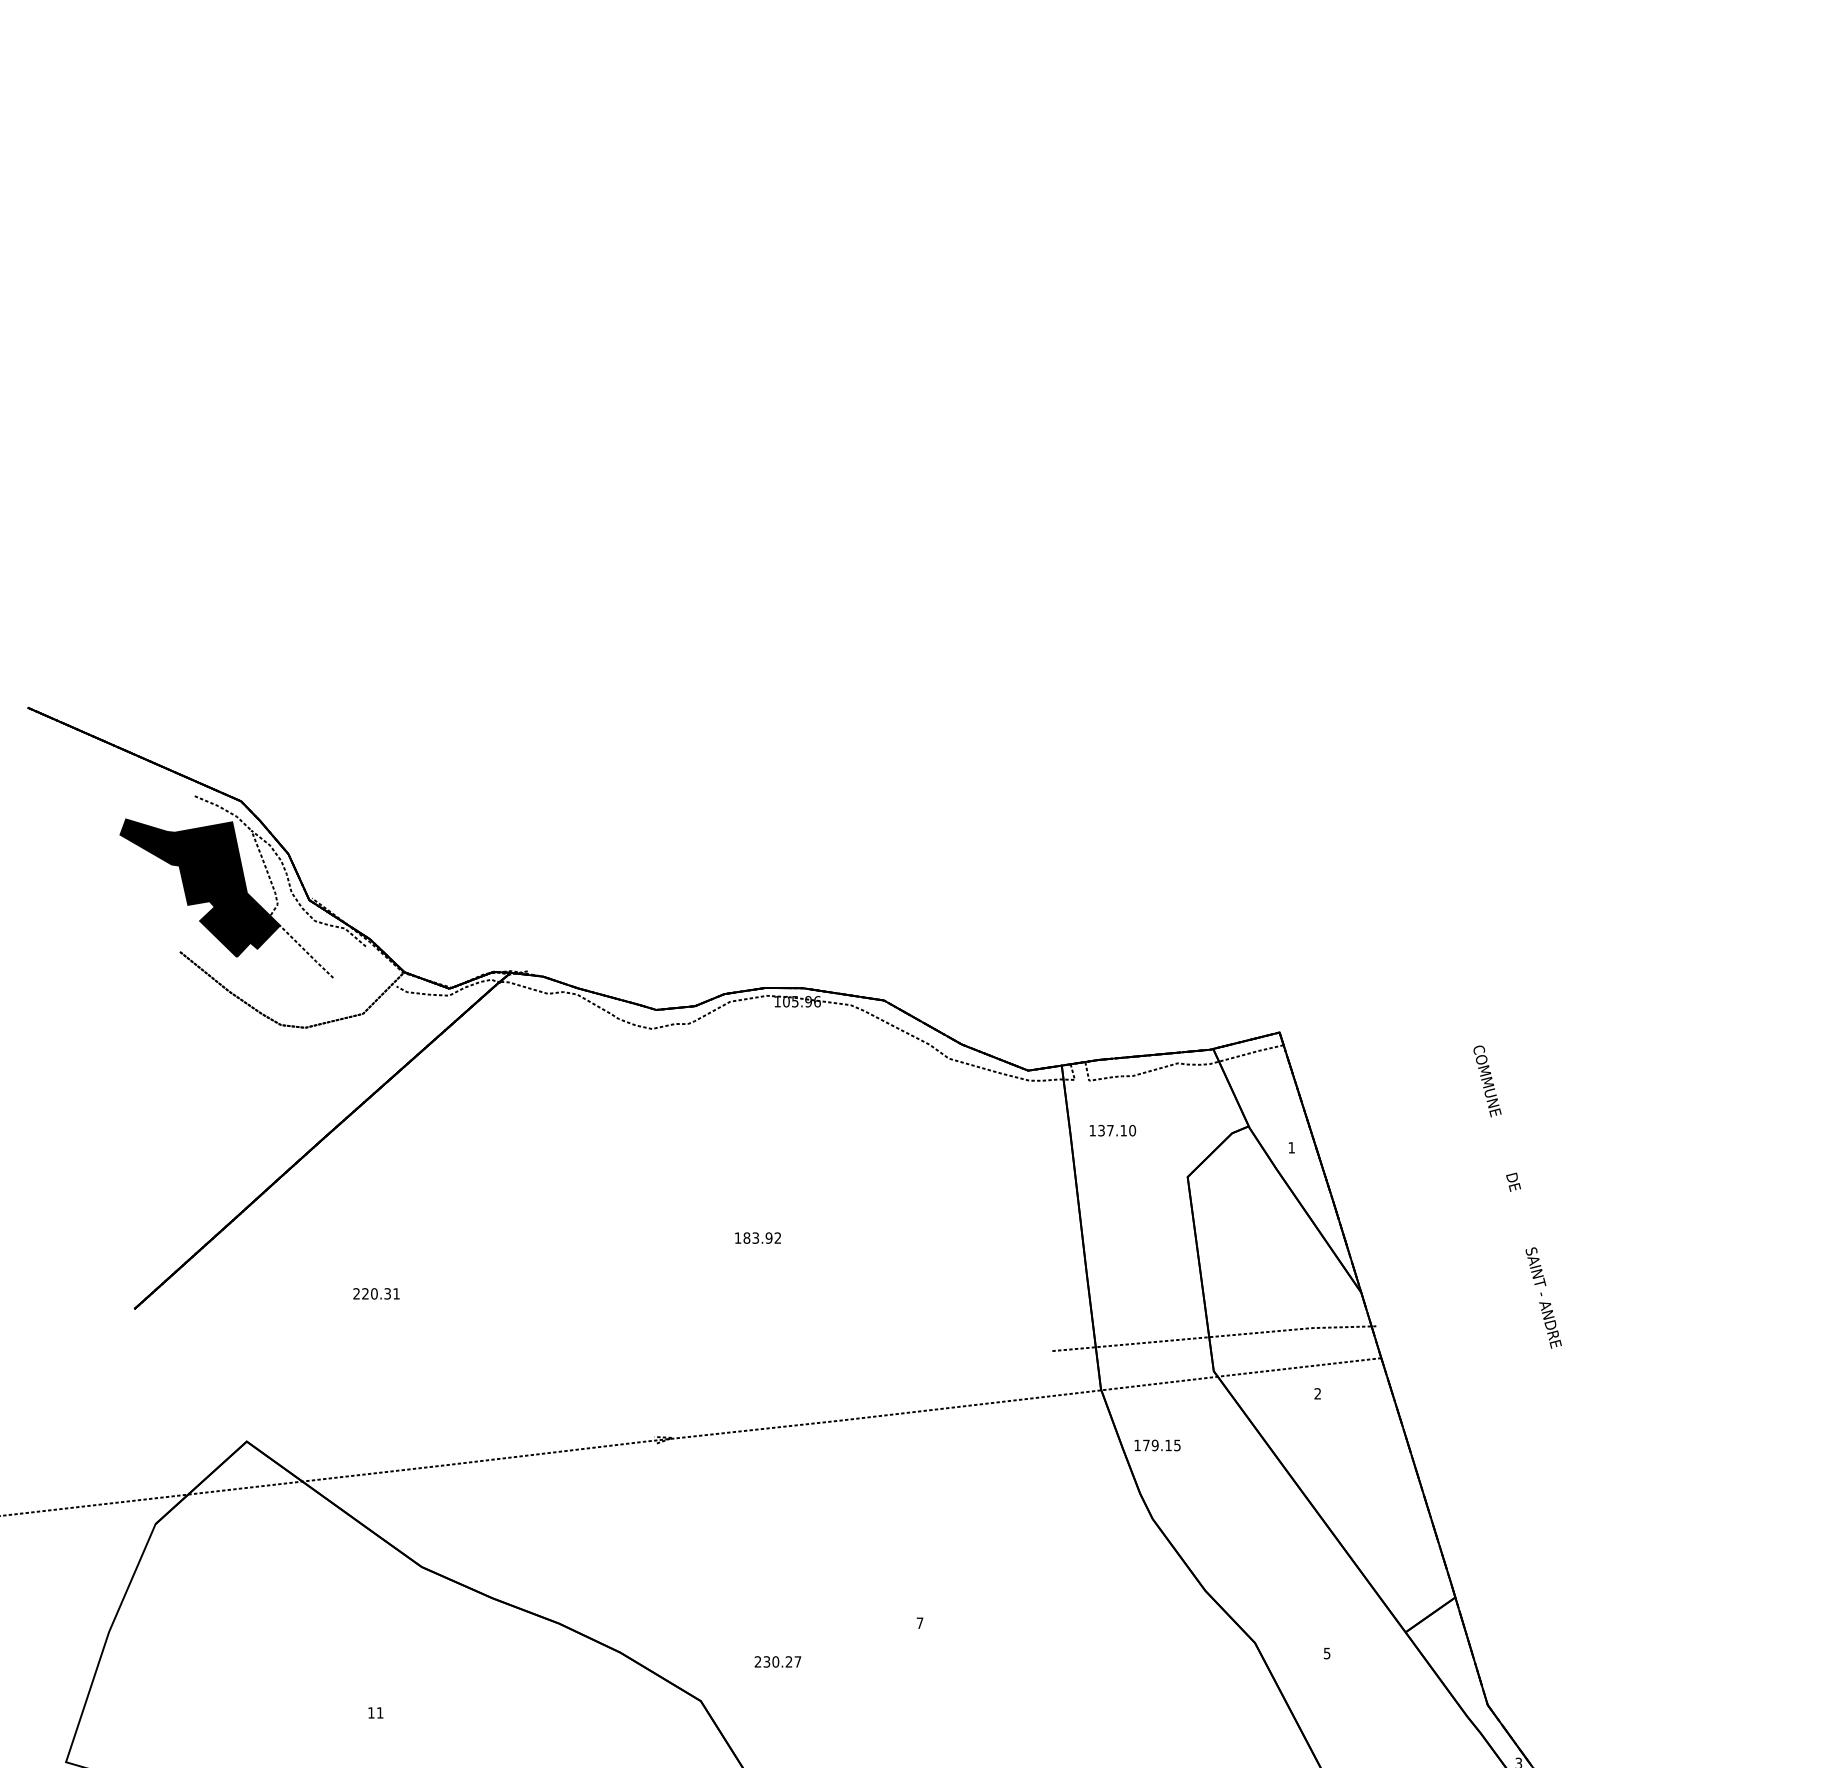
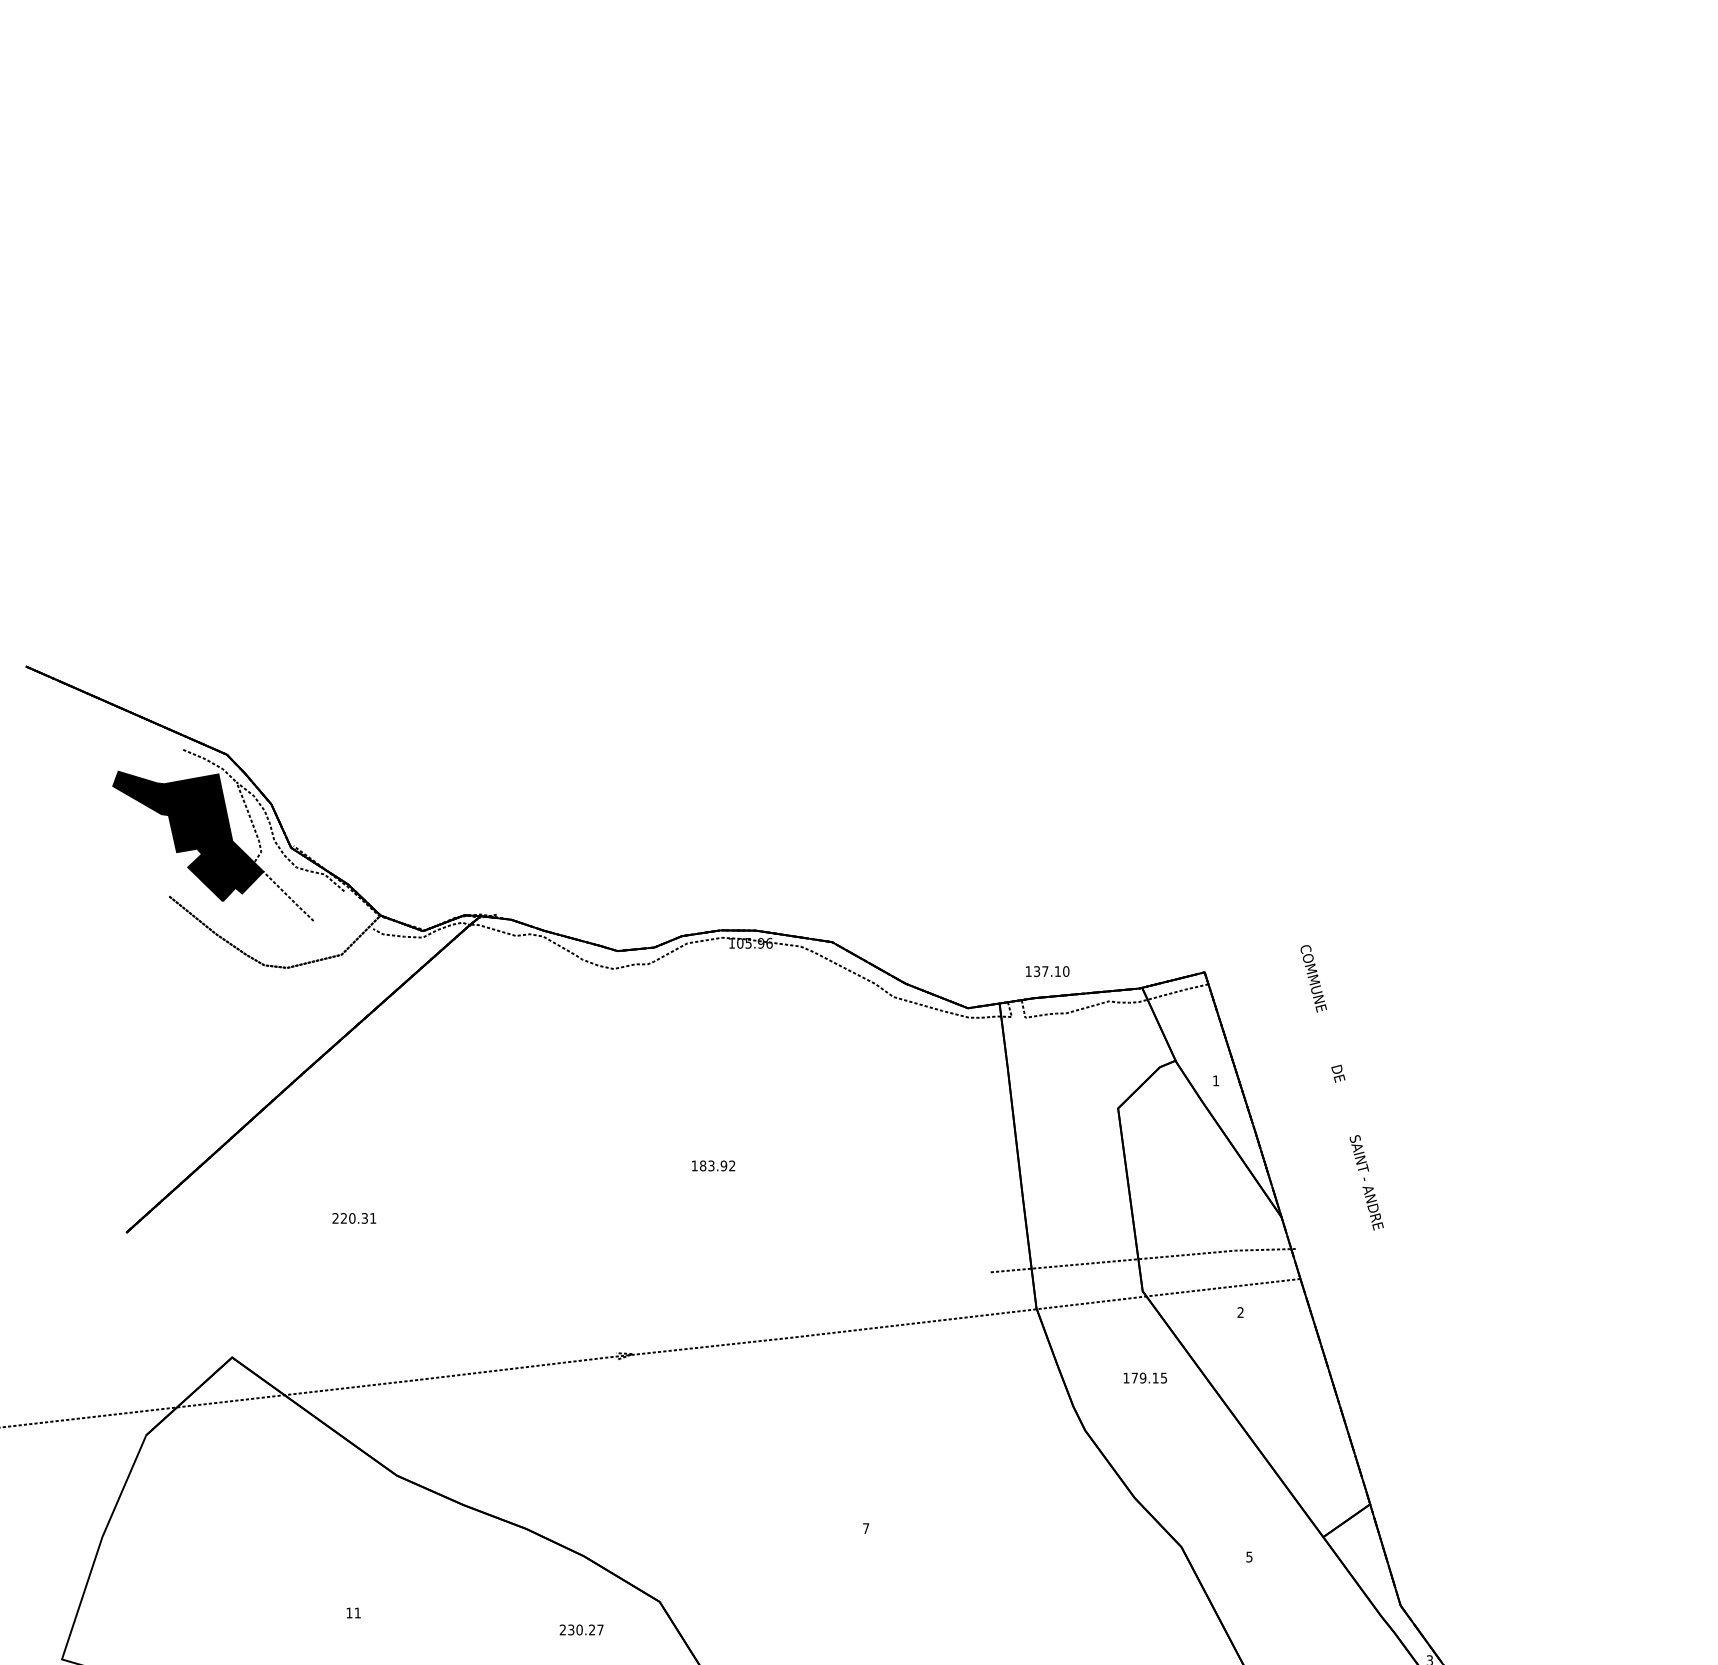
text: (1112, 1130) -> (1047, 971), moved
text: (1517, 1196) -> (1342, 1087), moved
text: (1157, 1445) -> (1145, 1378), moved
text: (777, 1661) -> (581, 1629), moved

